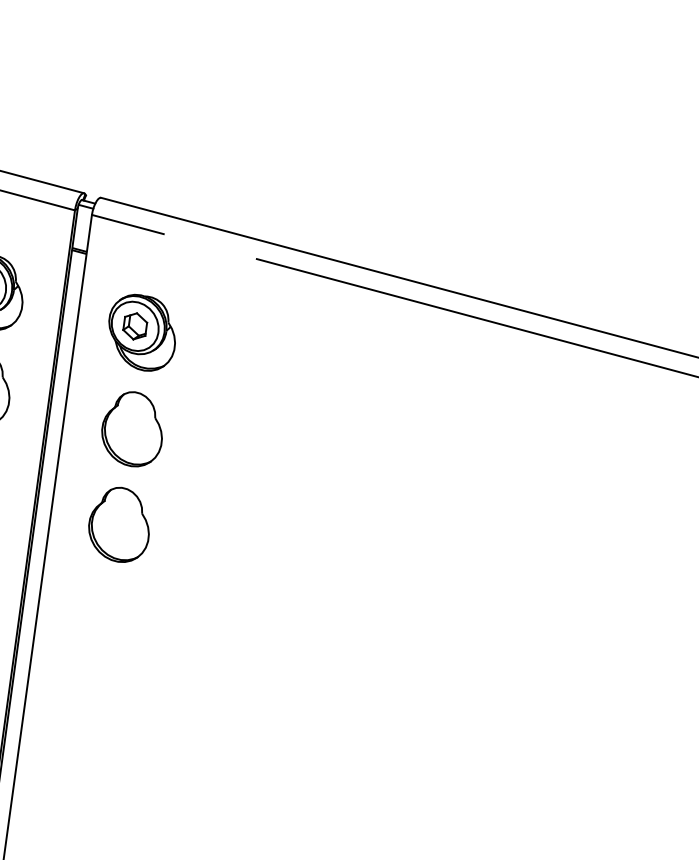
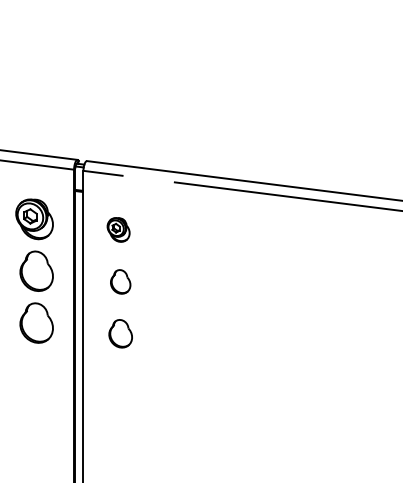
part: (141, 331) -> (118, 229), size x0.6
part: (132, 428) -> (120, 281), size x0.6
part: (119, 524) -> (120, 333), size x0.7

